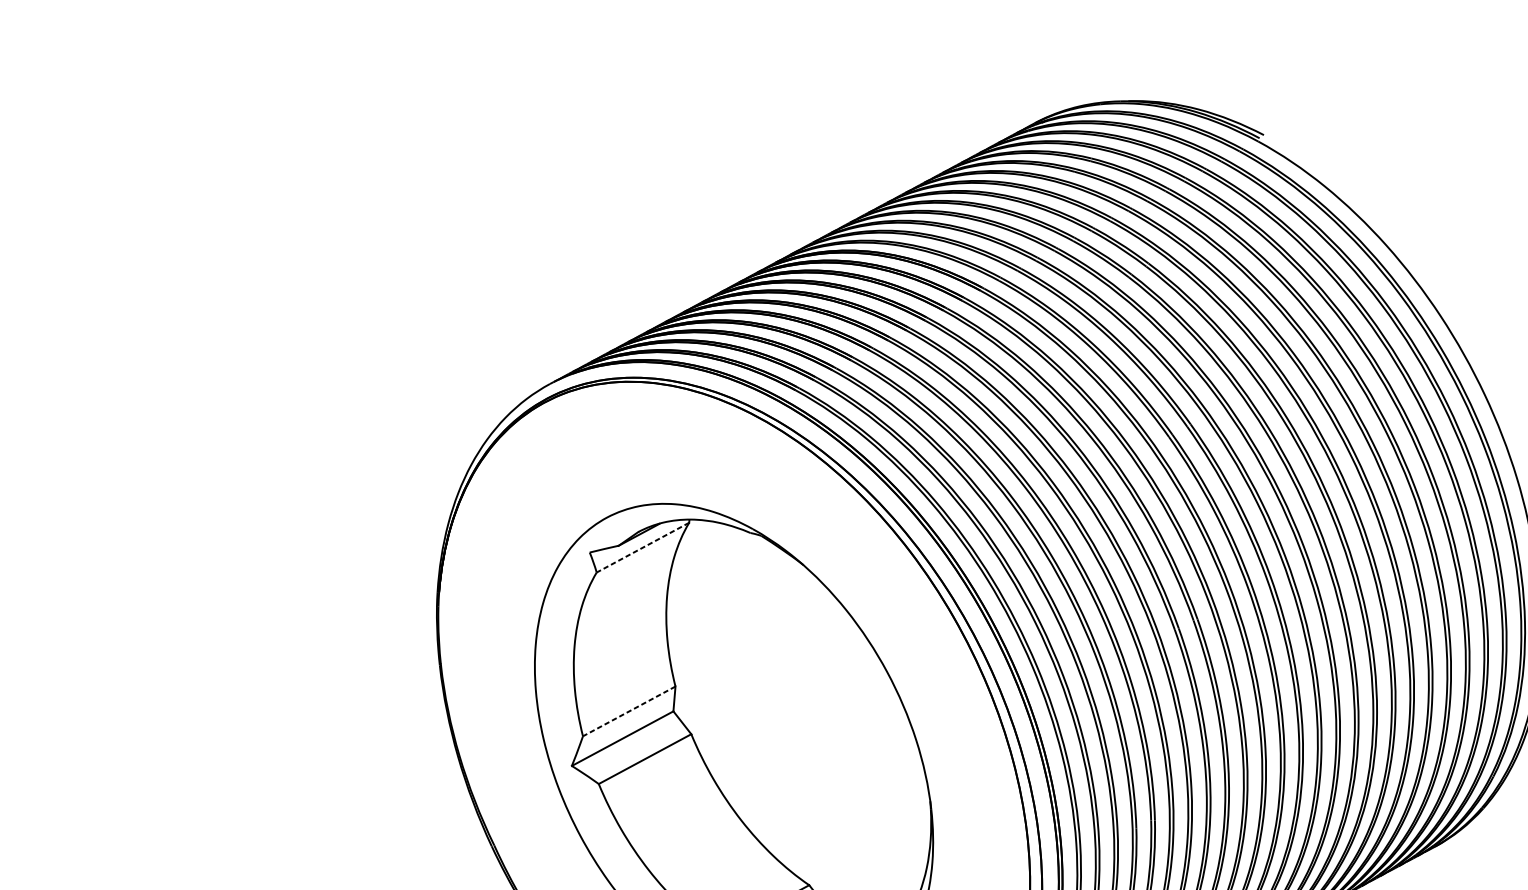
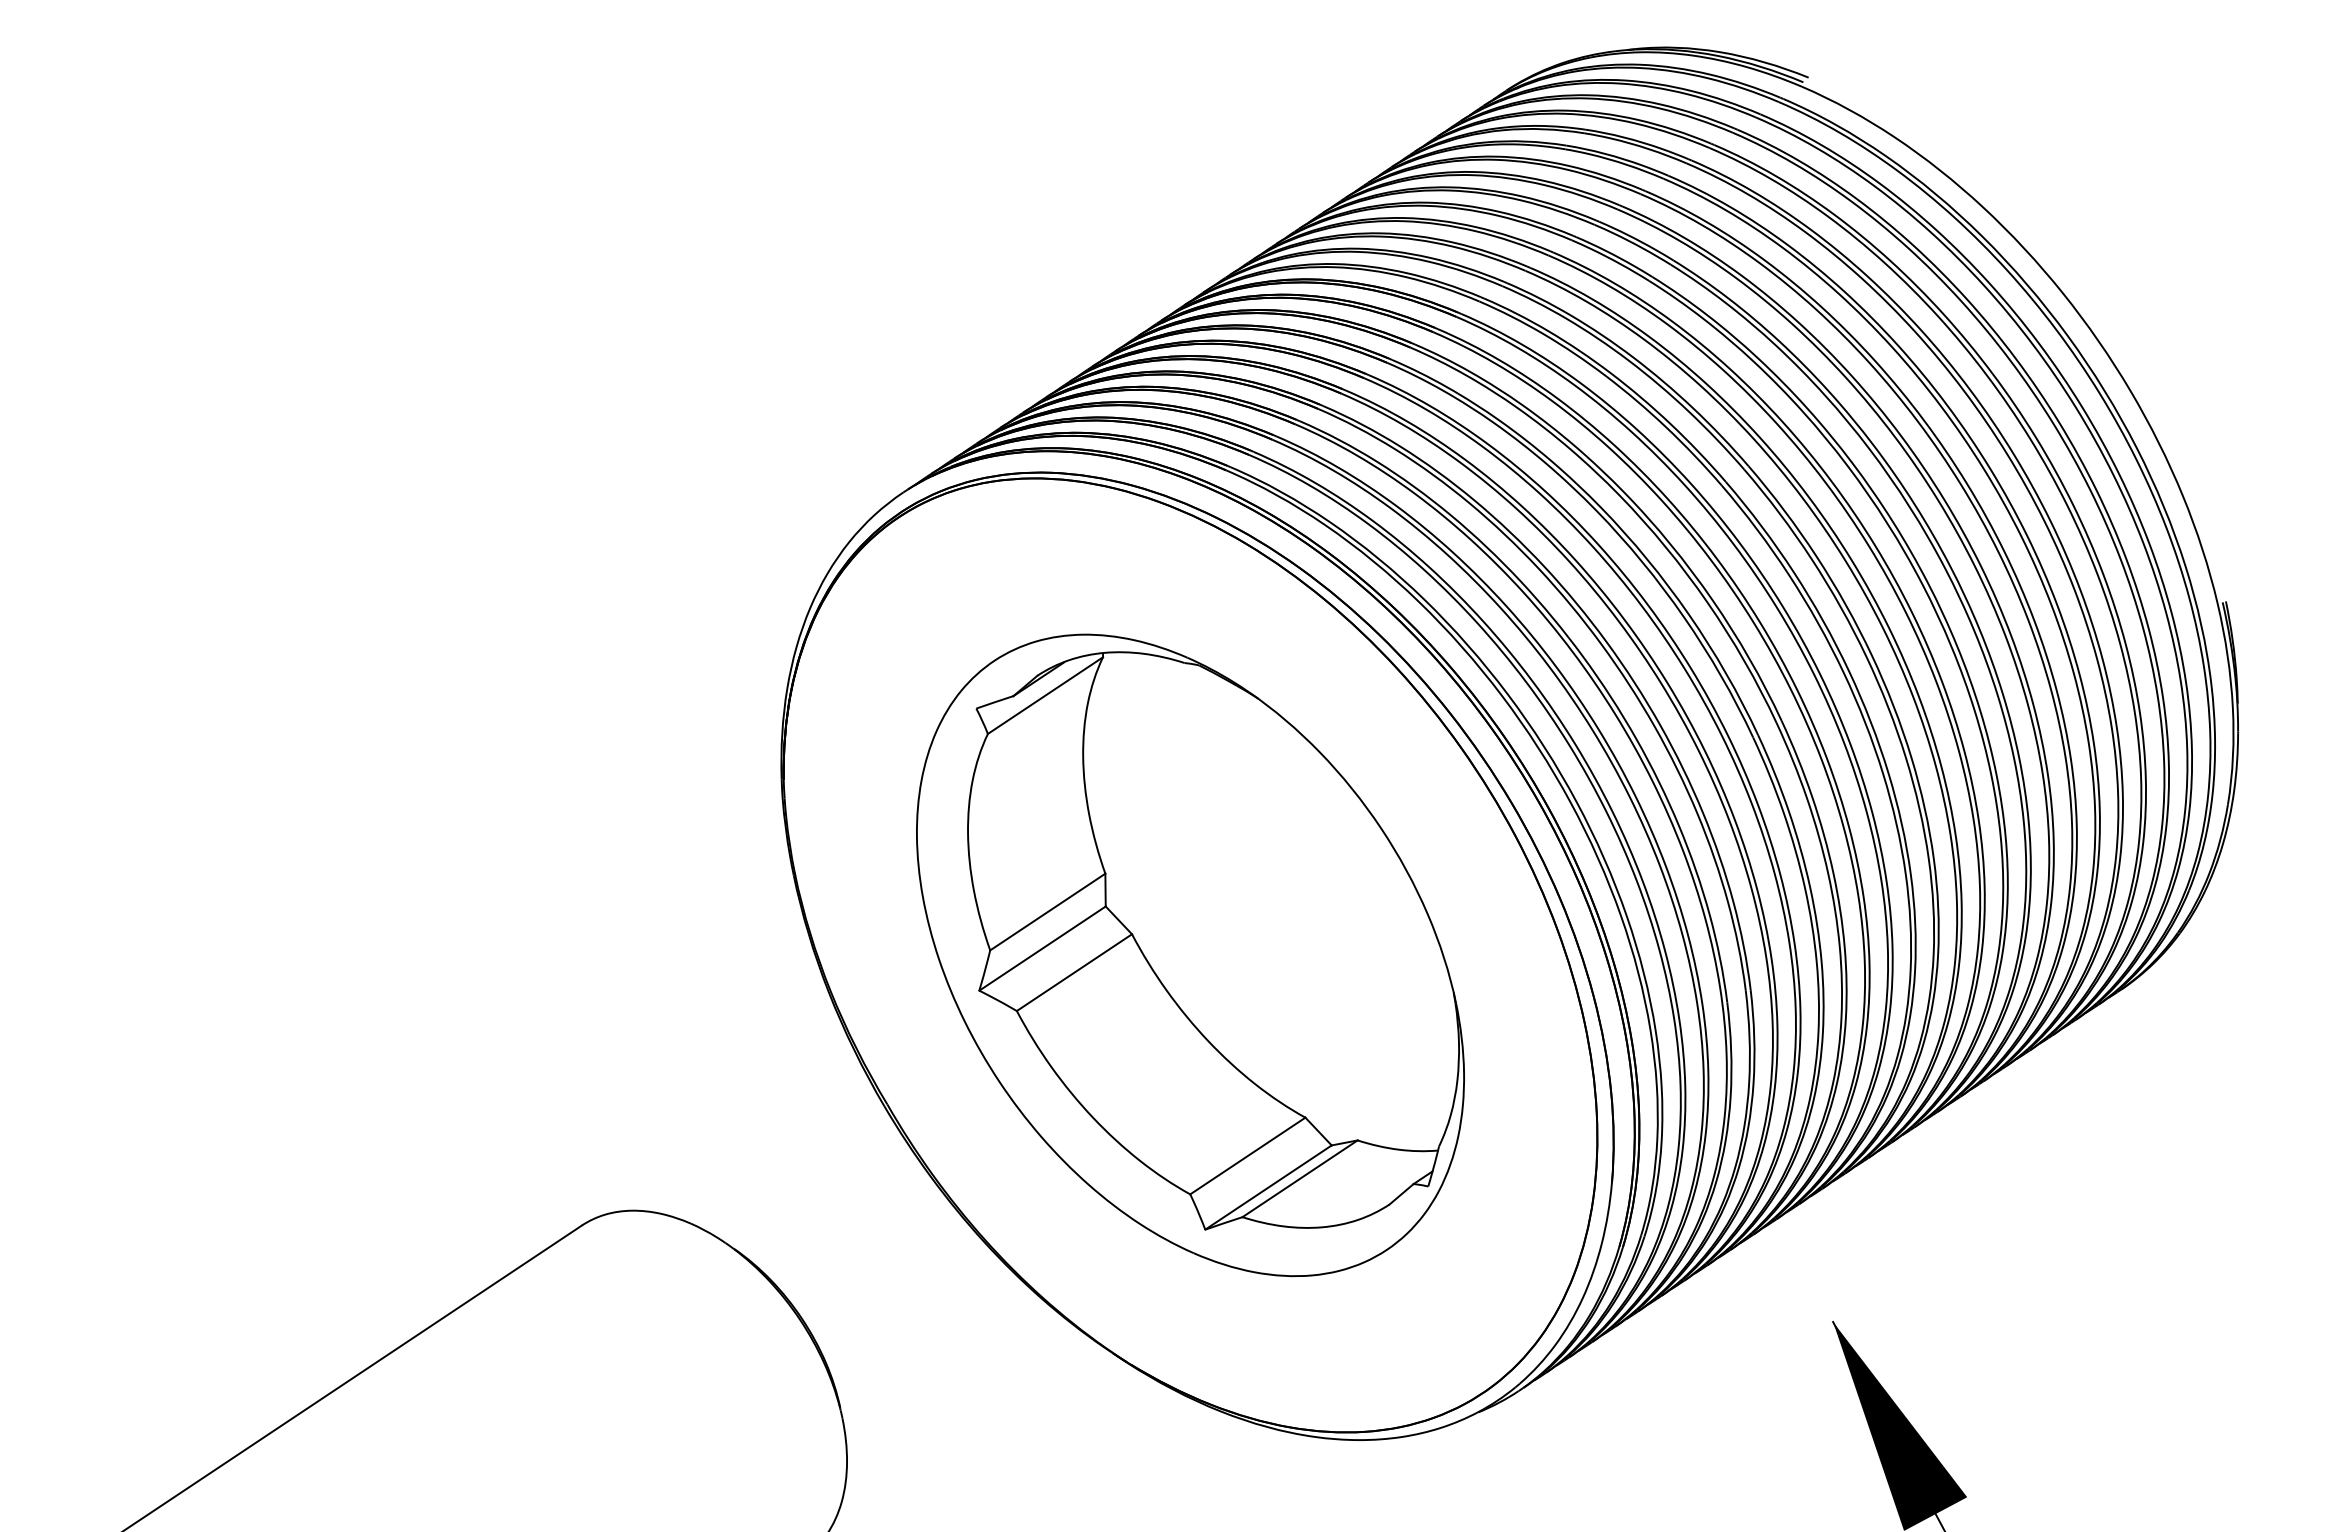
line: (642, 547) -> (1045, 695), dashed -> solid
line: (628, 711) -> (1047, 912), dashed -> solid

